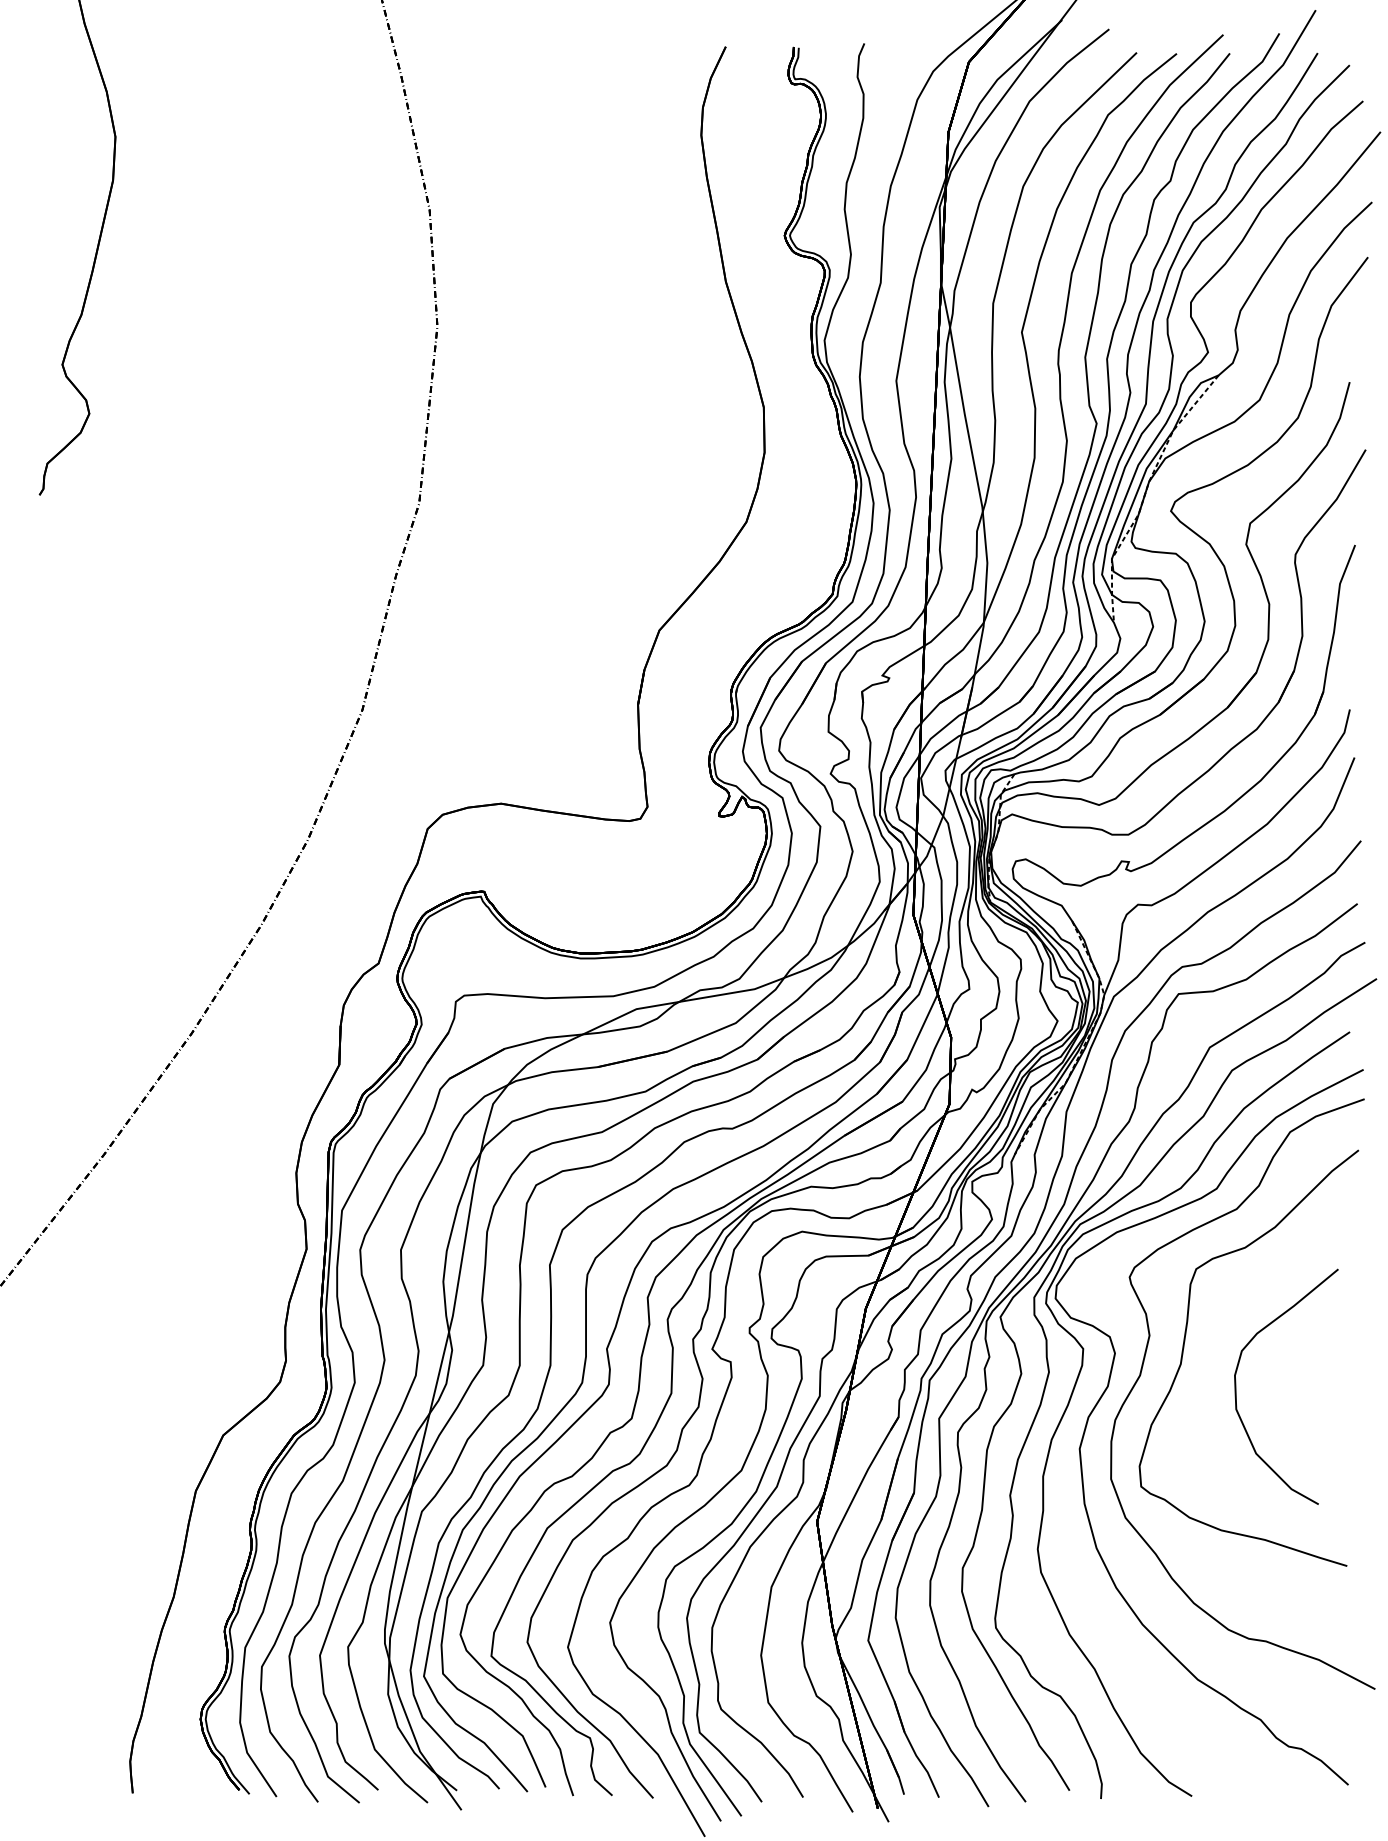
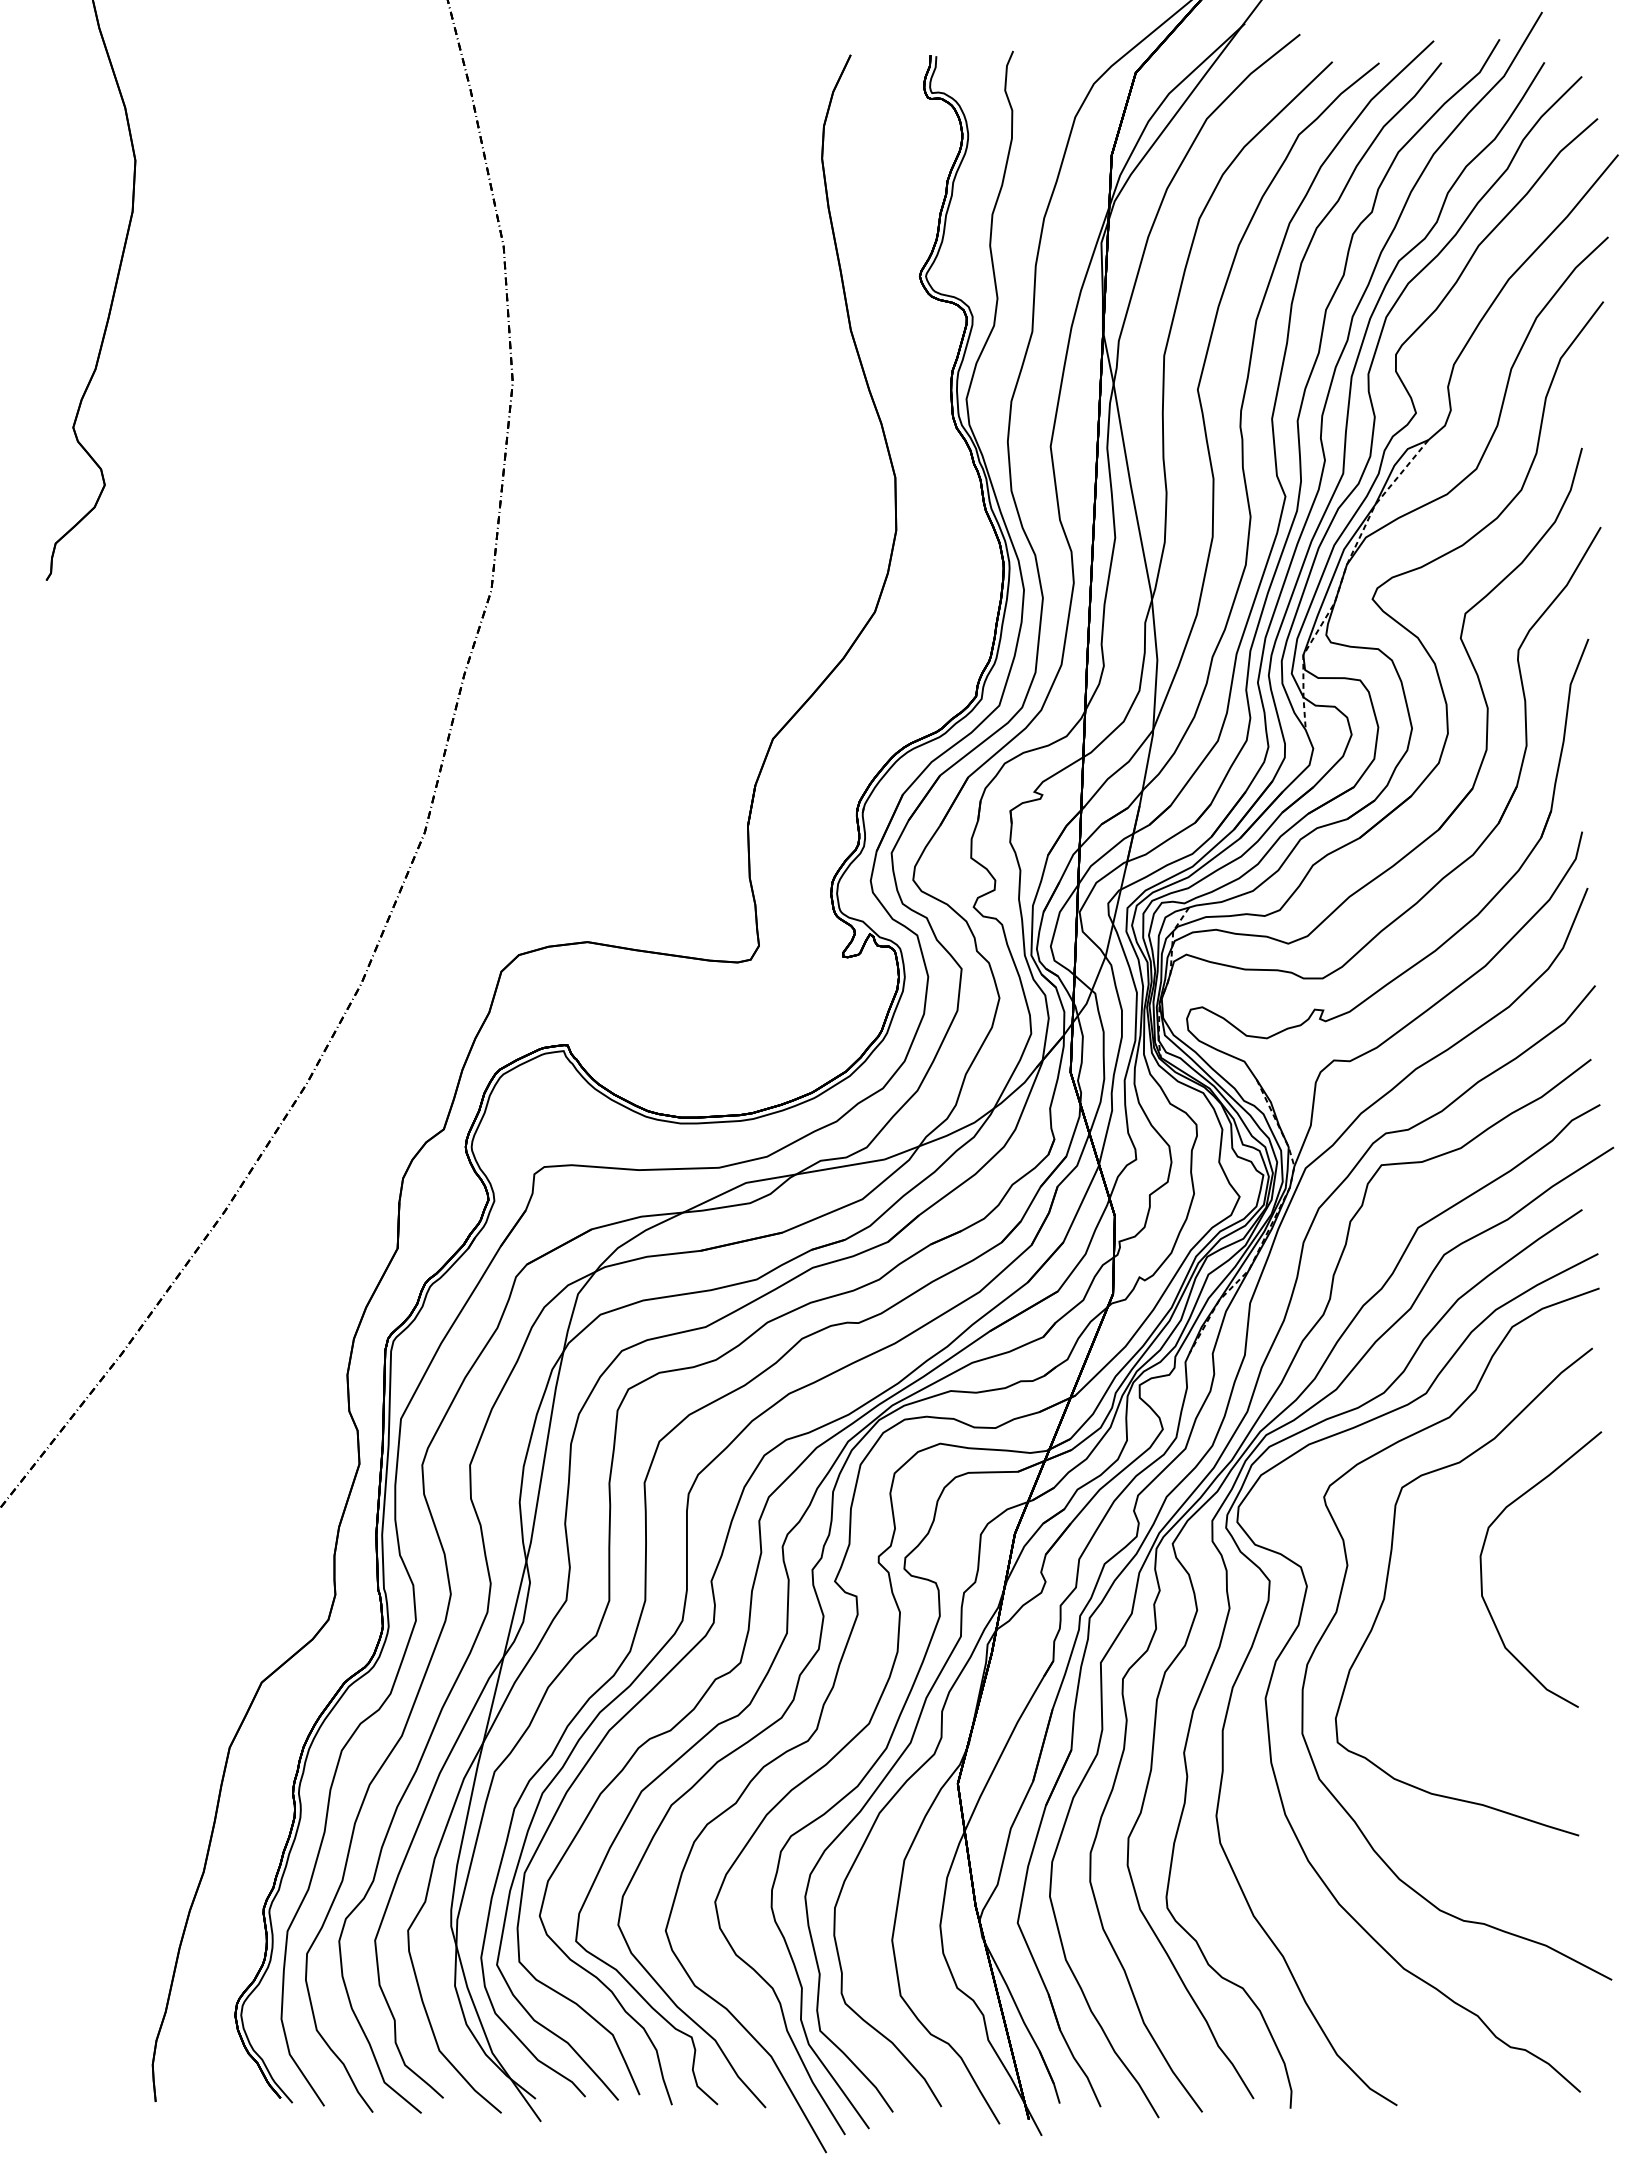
curve: (1236, 1389) -> (1482, 1572), moved

